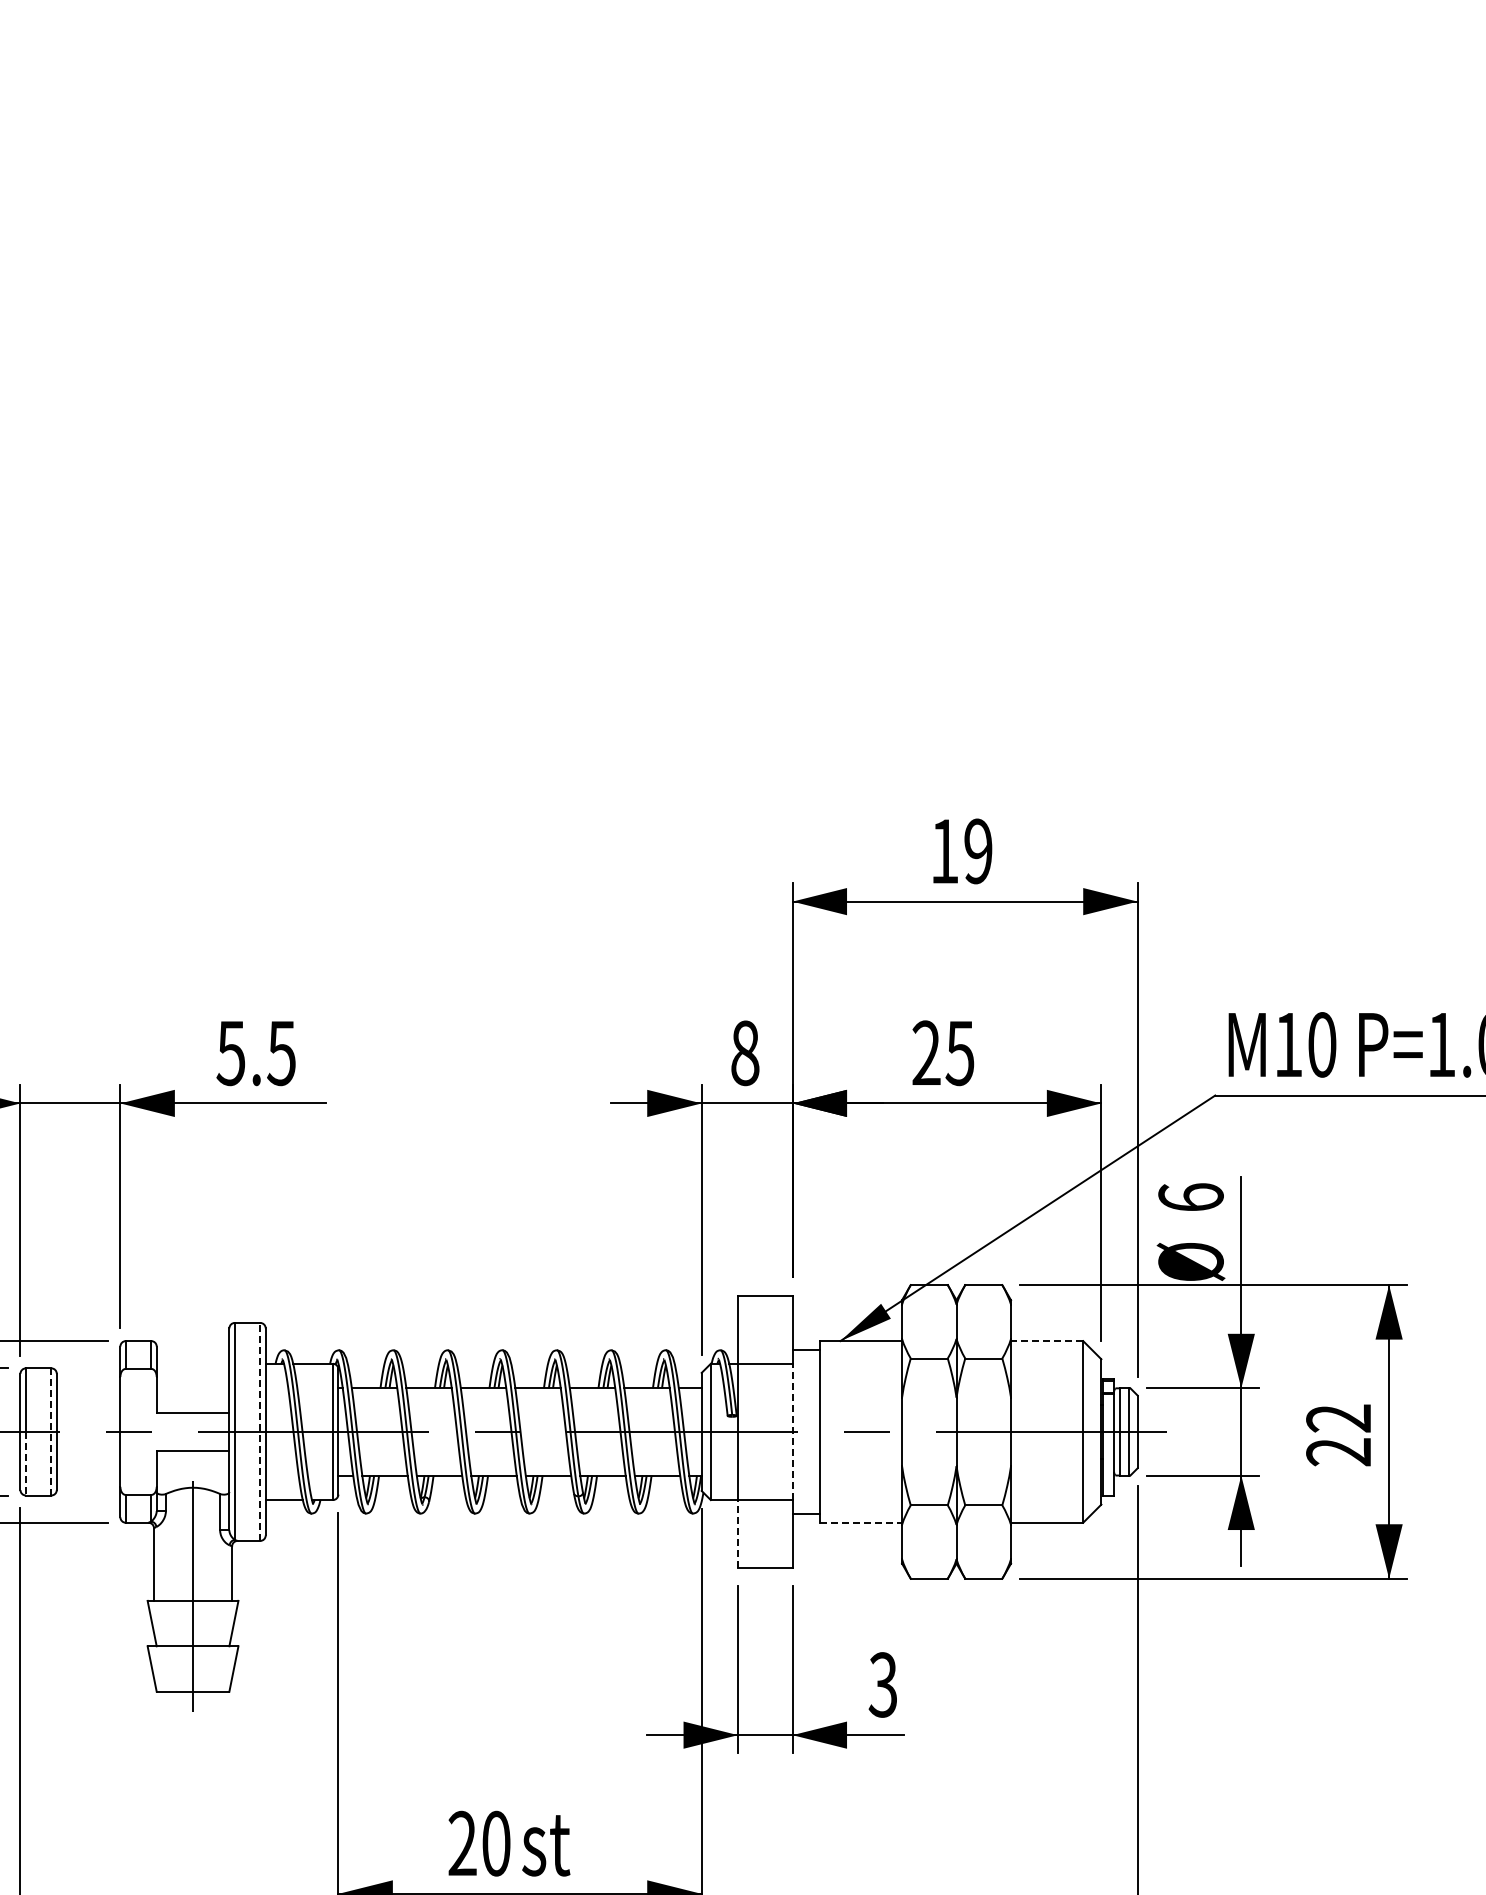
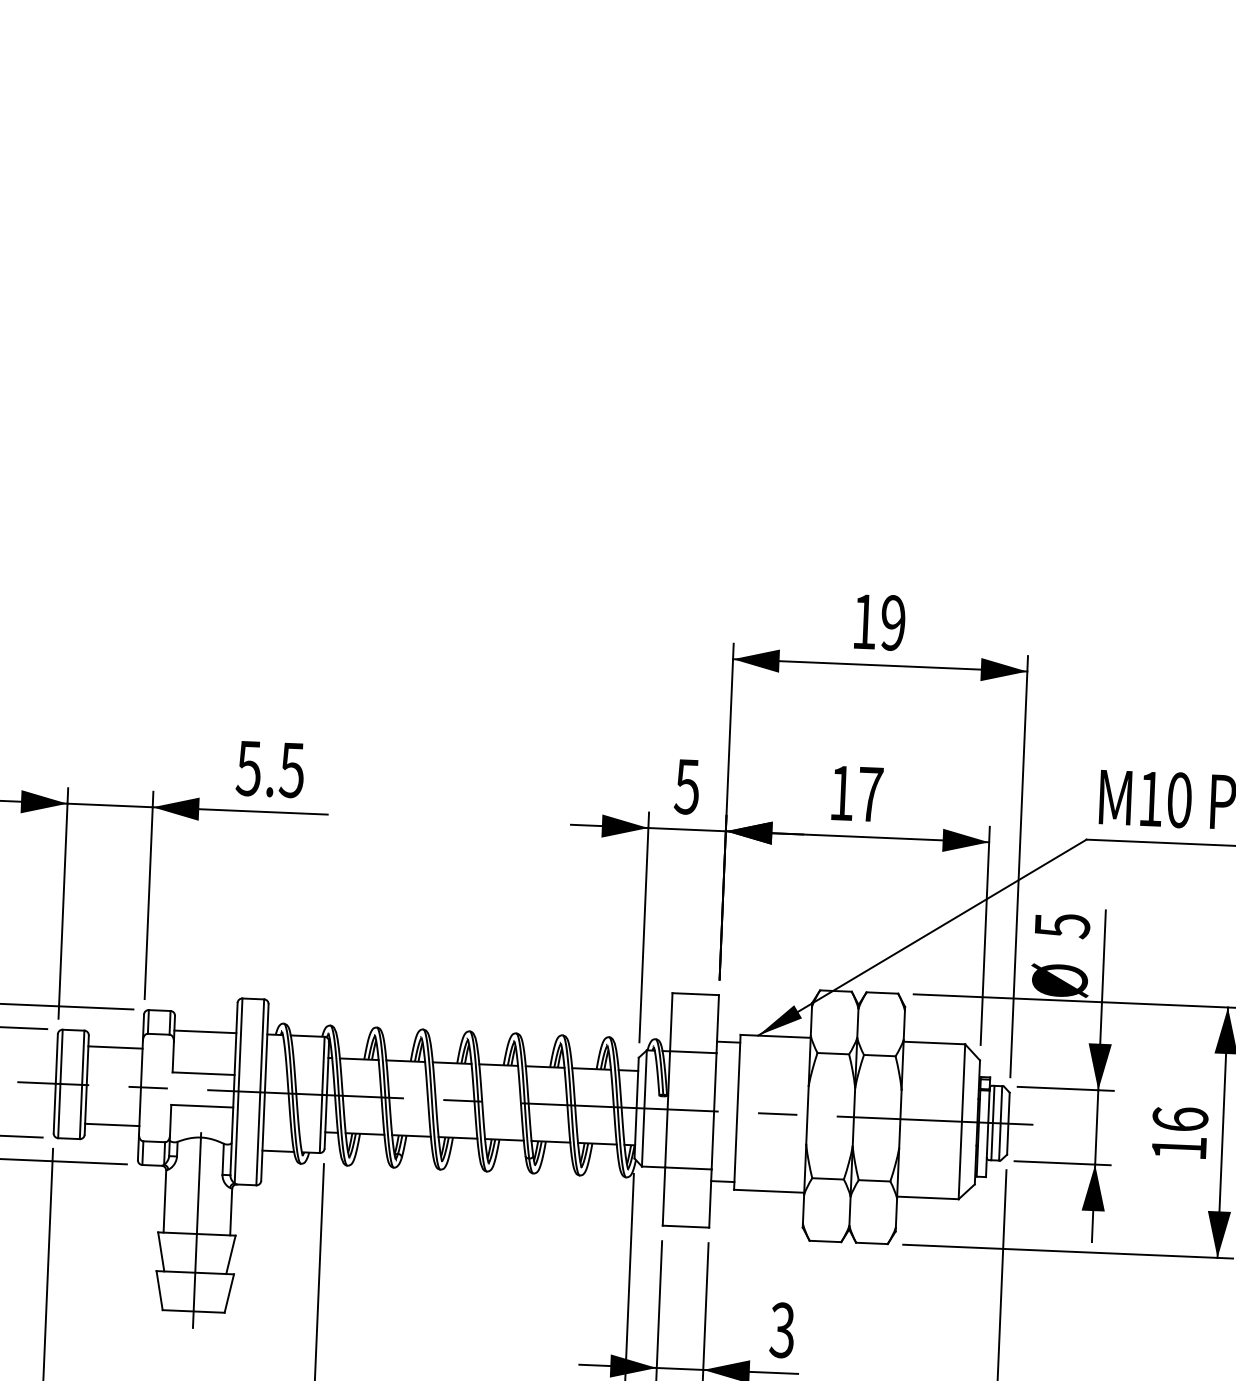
text: (744, 1053) -> (686, 786), 8 -> 5
text: (943, 1053) -> (856, 794), 25 -> 17
text: (1190, 1197) -> (1061, 925), 6 -> 5
line: (1046, 1341) -> (933, 1043), dashed -> solid
line: (192, 1363) -> (204, 1031), added
line: (88, 1386) -> (115, 1047), added
line: (51, 1431) -> (82, 1084), dashed -> solid
line: (260, 1431) -> (260, 1091), dashed -> solid
line: (792, 1431) -> (714, 1111), dashed -> solid
text: (1338, 1435) -> (1179, 1133), 22 -> 16
line: (25, 1463) -> (58, 1110), dashed -> solid
line: (88, 1477) -> (112, 1125), added
line: (861, 1522) -> (769, 1191), dashed -> solid
line: (738, 1533) -> (664, 1196), dashed -> solid

